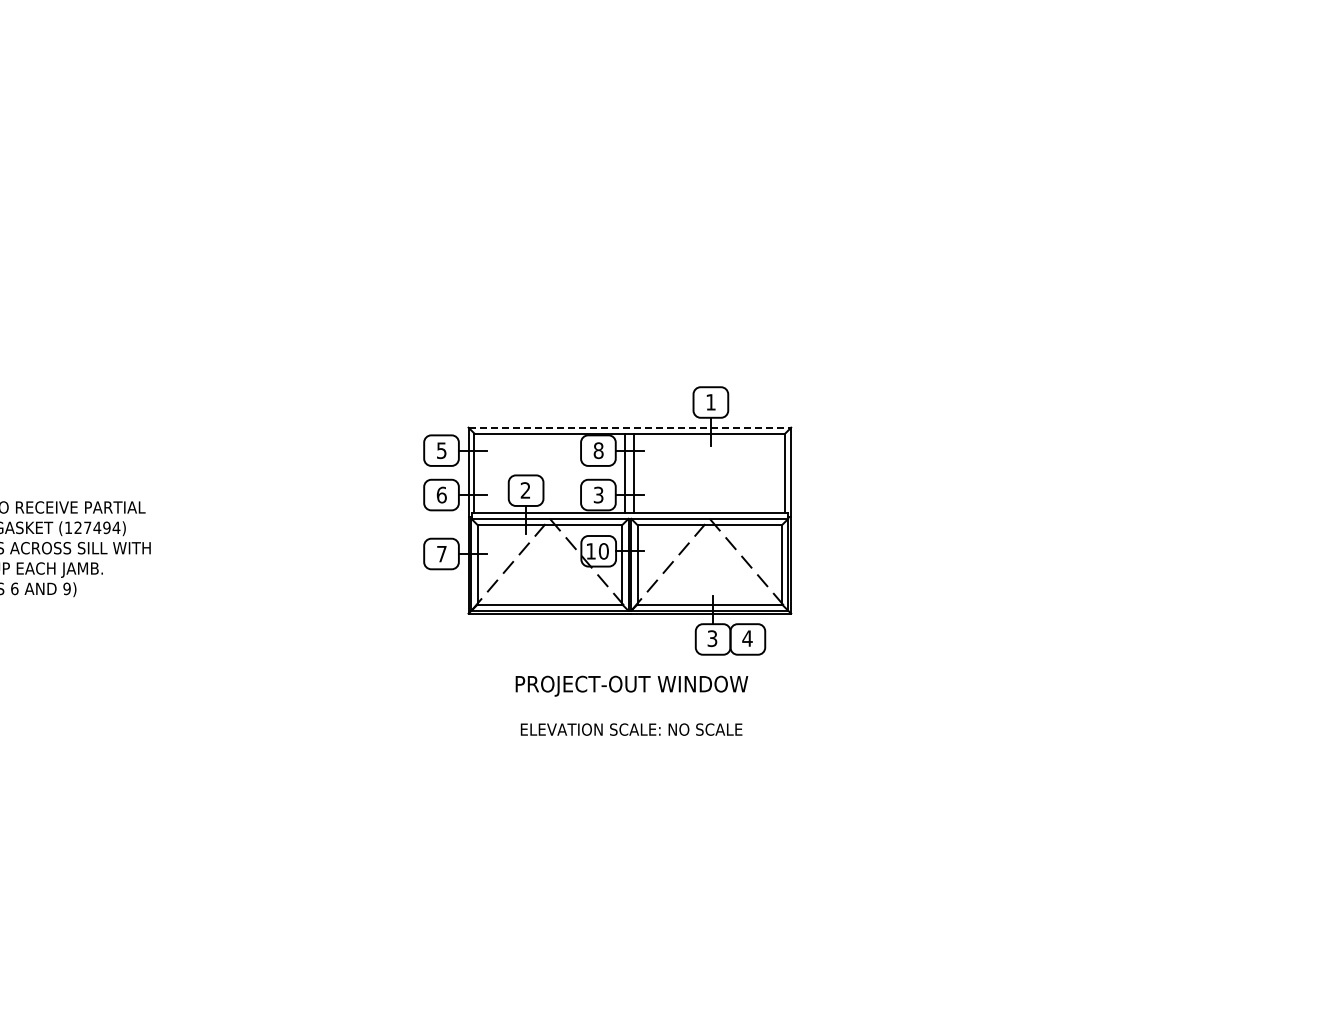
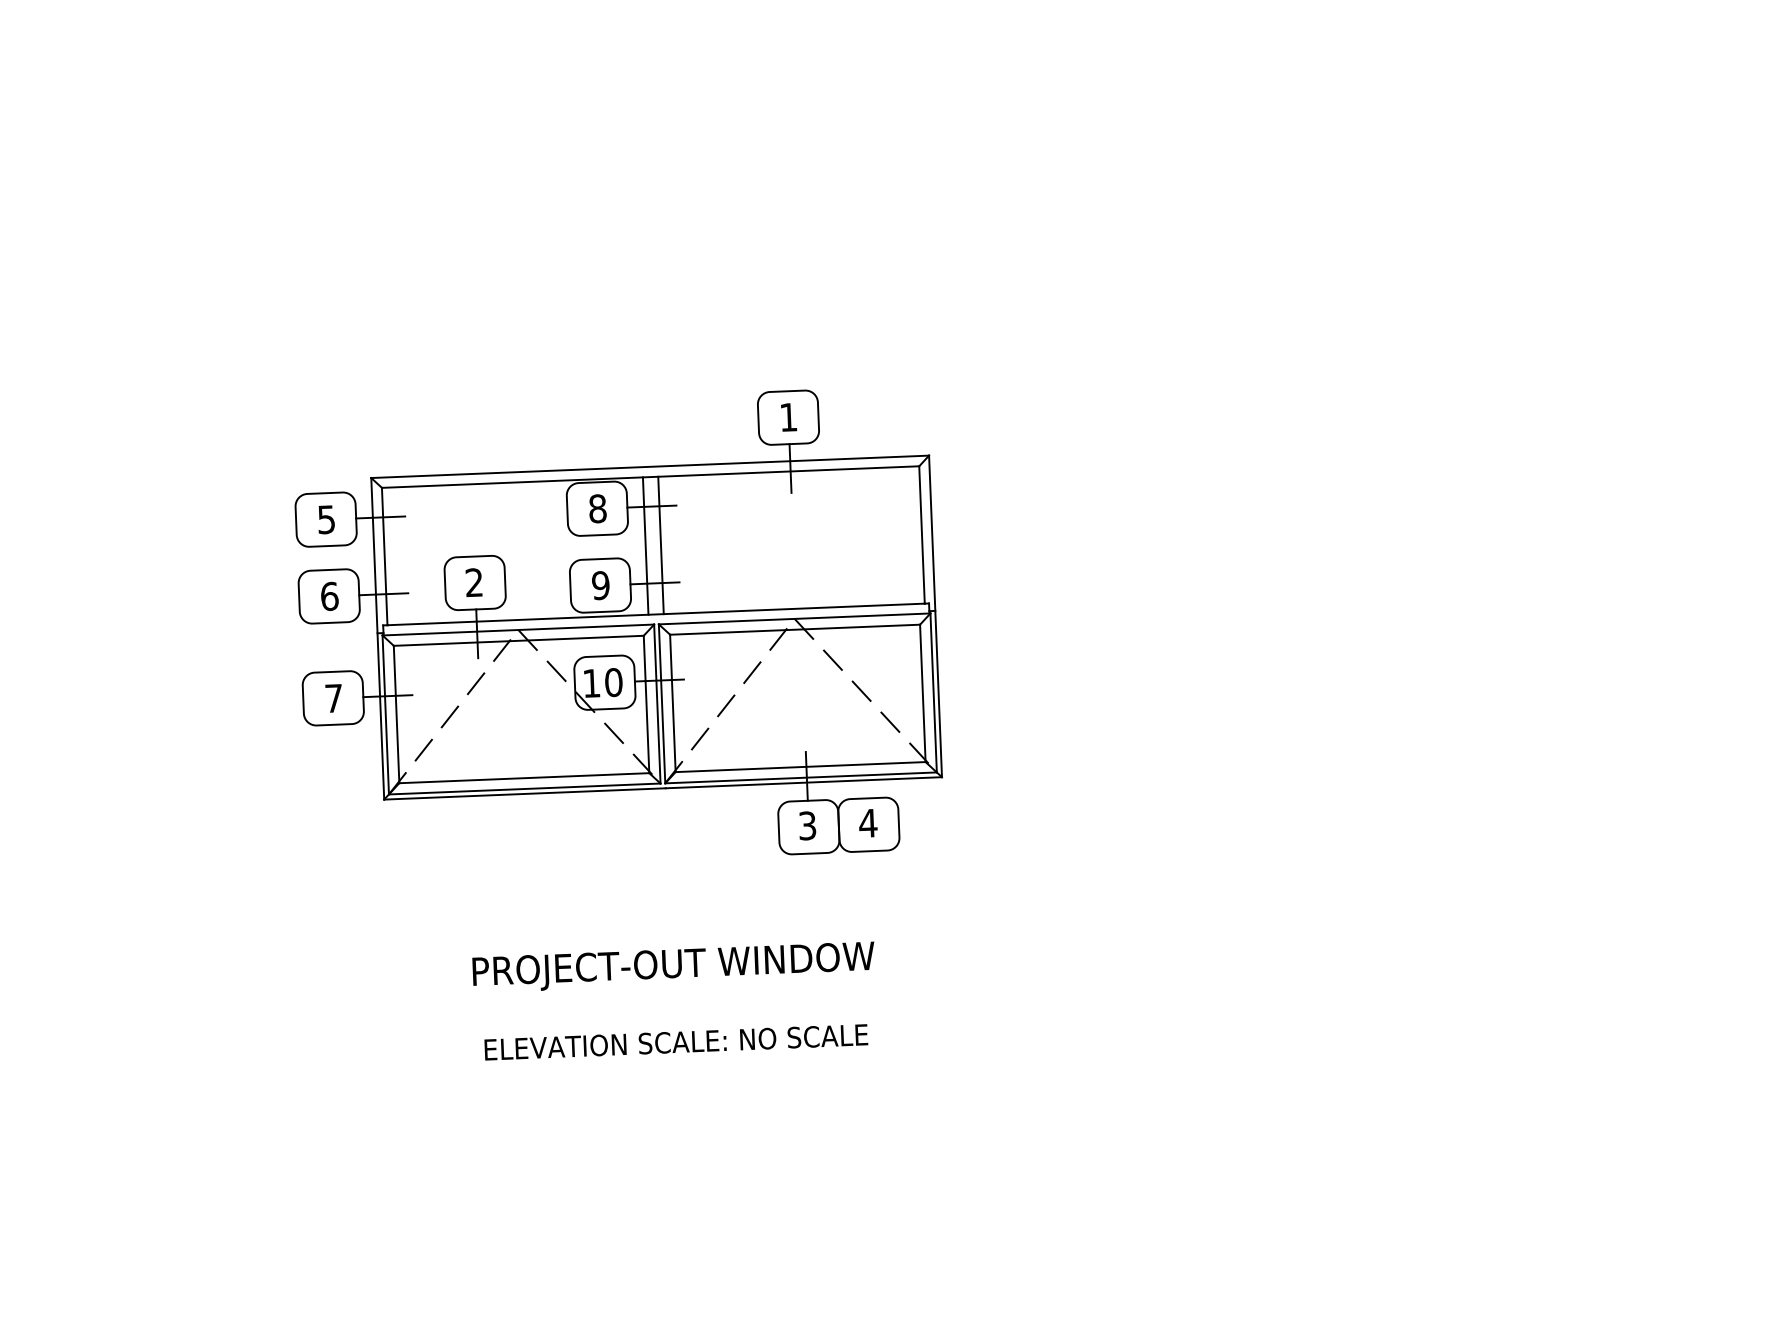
line: (630, 427) -> (651, 466), dashed -> solid
text: (598, 494) -> (600, 584), 3 -> 9
text: (631, 705) -> (674, 1000), moved

